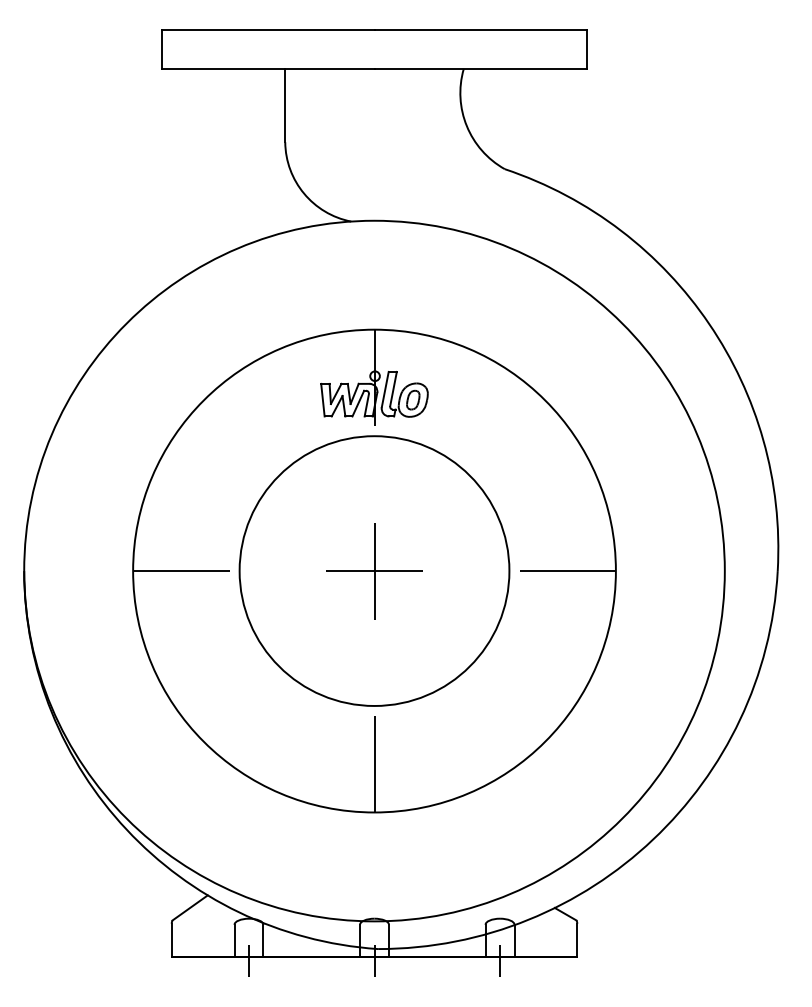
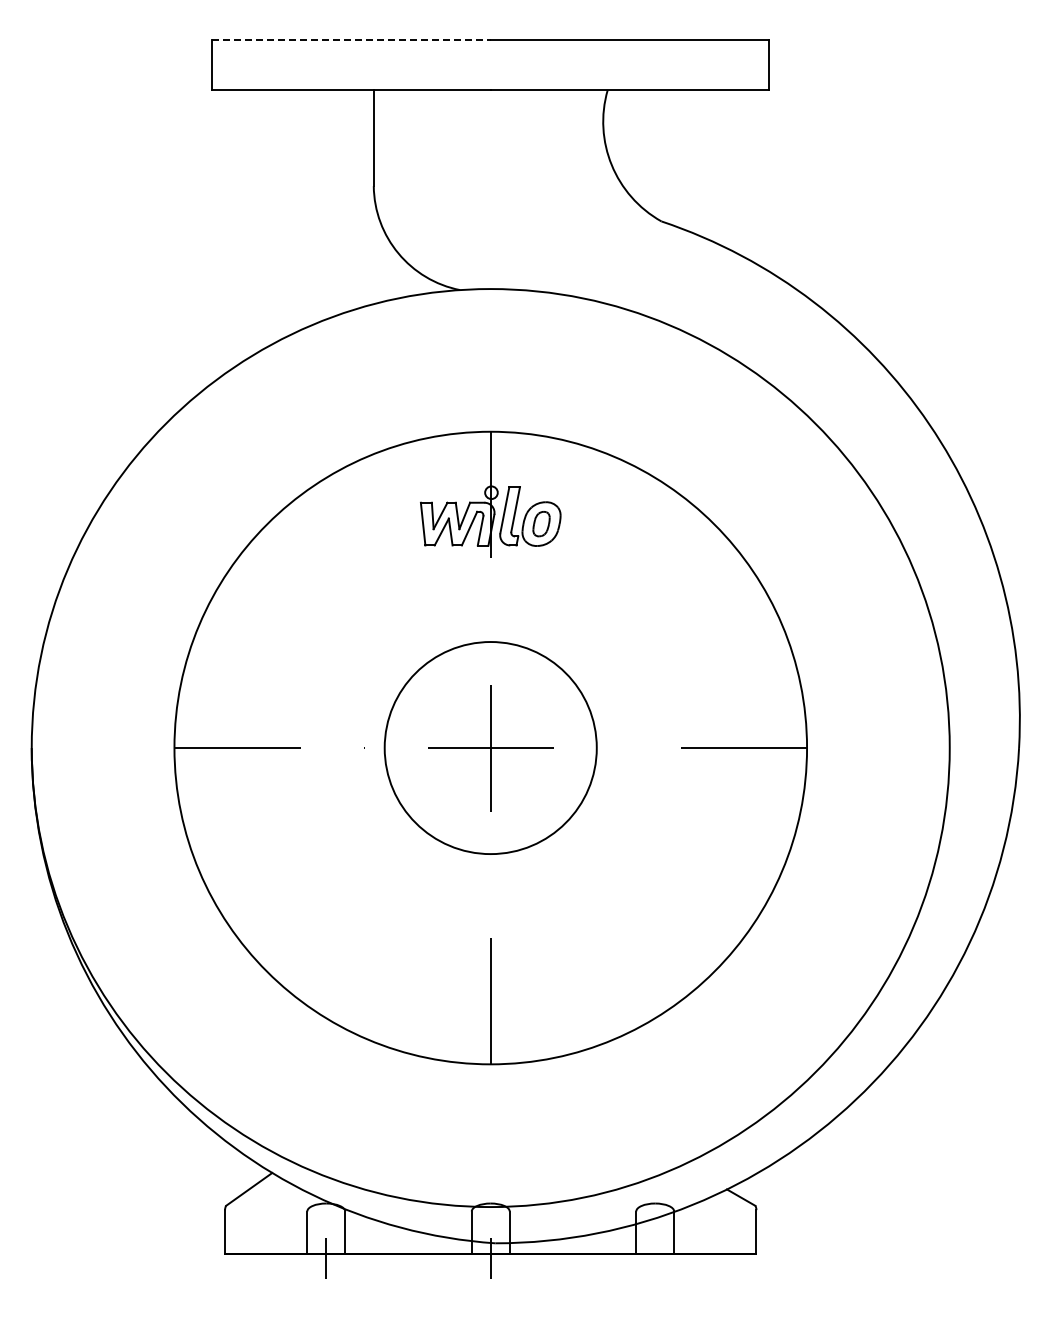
line: (269, 30) -> (352, 39), solid -> dashed
circle: (374, 570) -> (490, 747), size x0.6
line: (500, 960) -> (655, 1258), removed

